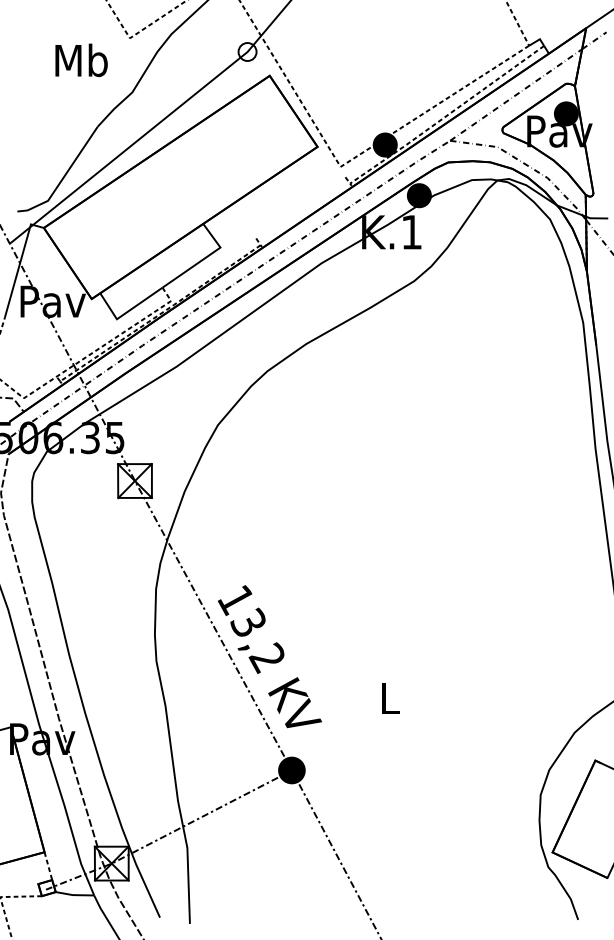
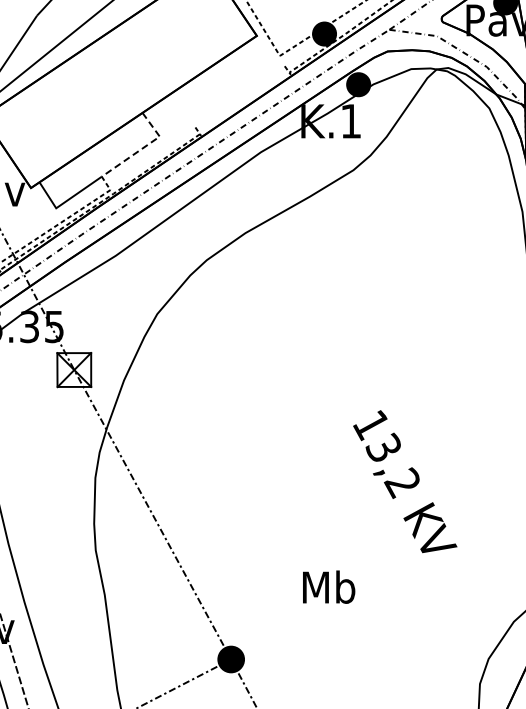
line: (204, 258) -> (143, 147), solid -> dashed
text: (269, 656) -> (404, 481), moved
text: (389, 697) -> (328, 586), L -> Mb

